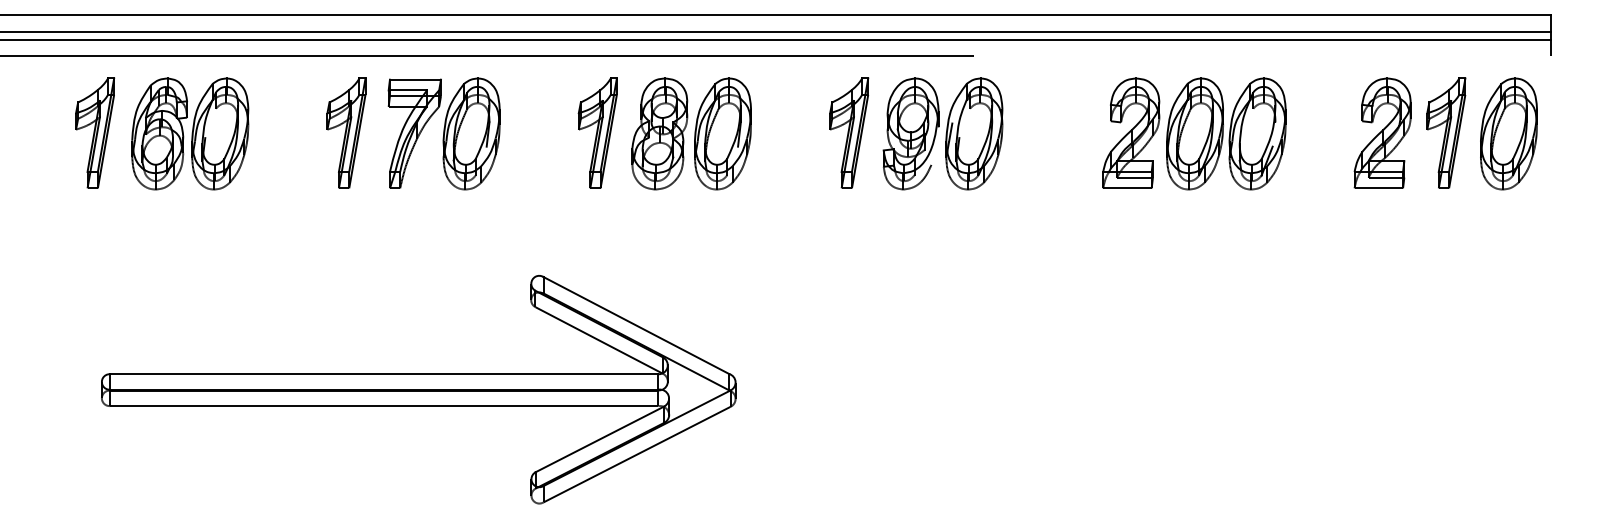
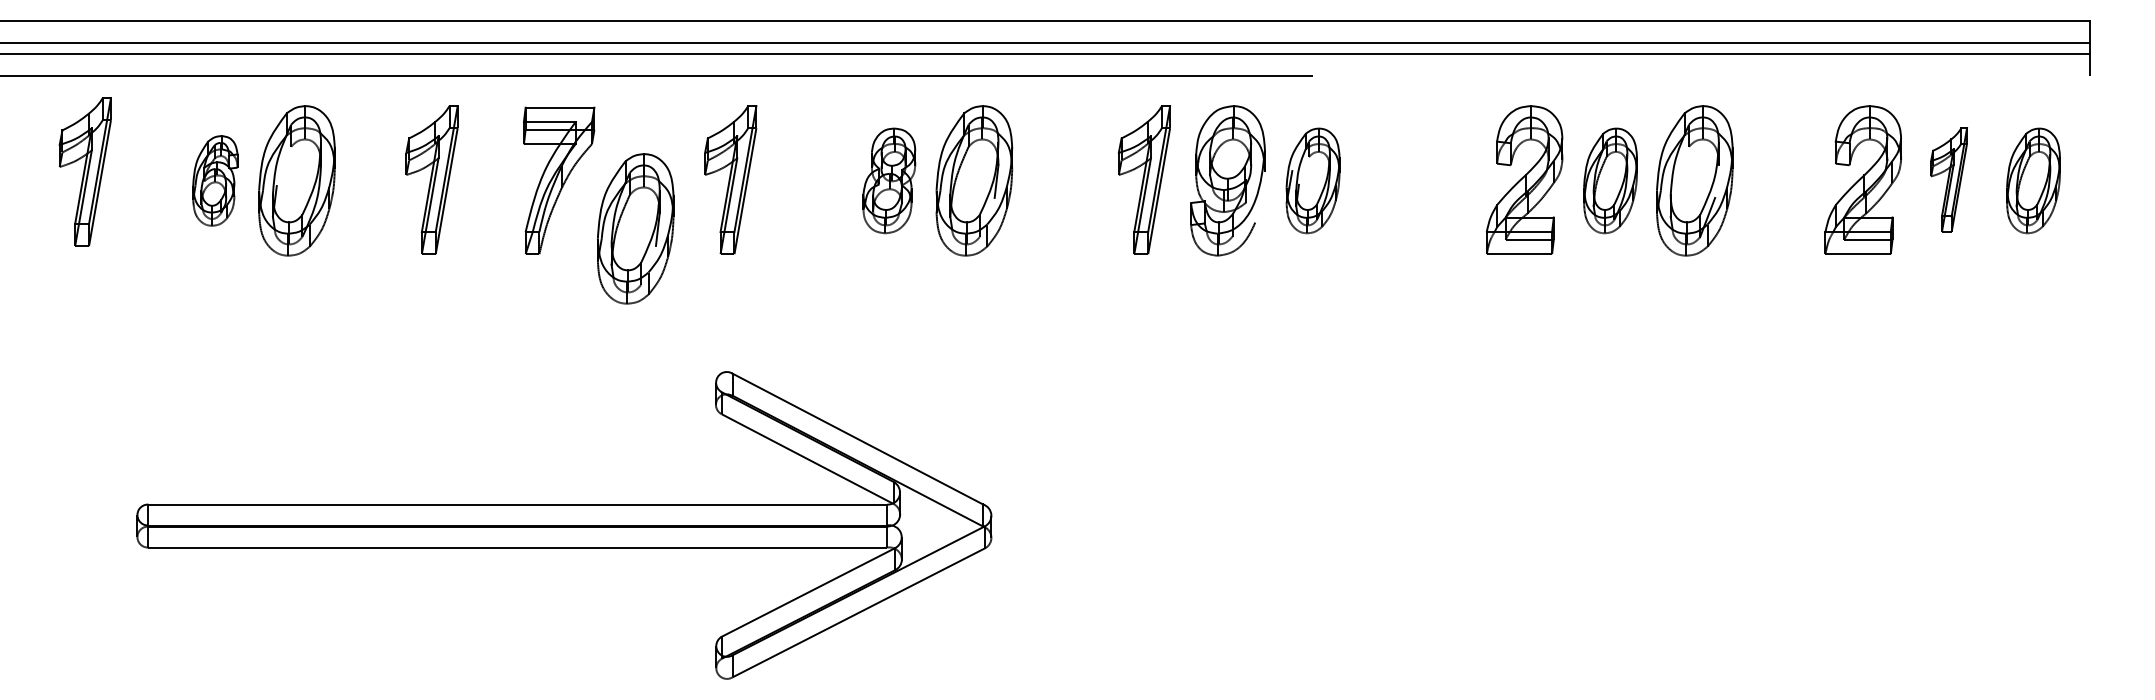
part: (94, 132) -> (84, 171), moved
part: (346, 132) -> (431, 179), moved
part: (597, 132) -> (730, 179), moved
part: (1445, 132) -> (1948, 179), size x0.7
part: (159, 133) -> (215, 180), size x0.6
part: (471, 133) -> (635, 228), moved
part: (659, 133) -> (889, 180), size x0.7
part: (973, 133) -> (1312, 180), size x0.7
part: (1195, 133) -> (1610, 180), size x0.7
part: (1508, 133) -> (2033, 180), size x0.7

